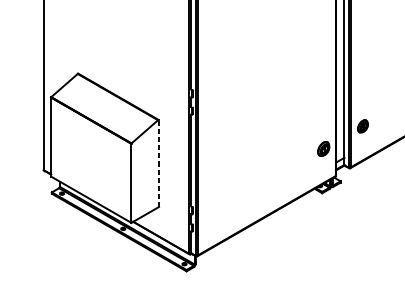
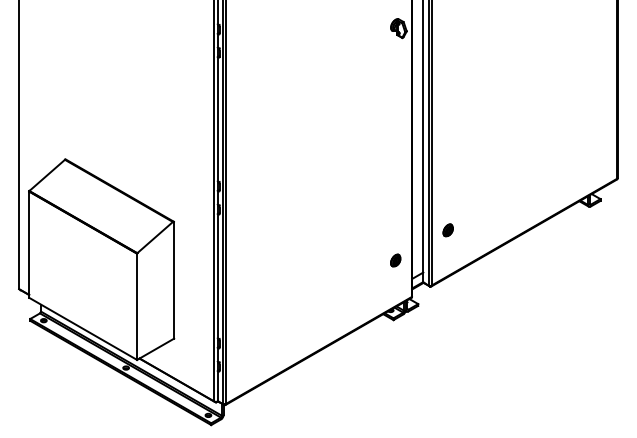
part: (362, 126) -> (447, 230), size x0.71
part: (323, 148) -> (395, 260), size x0.62
line: (159, 164) -> (174, 281), dashed -> solid

